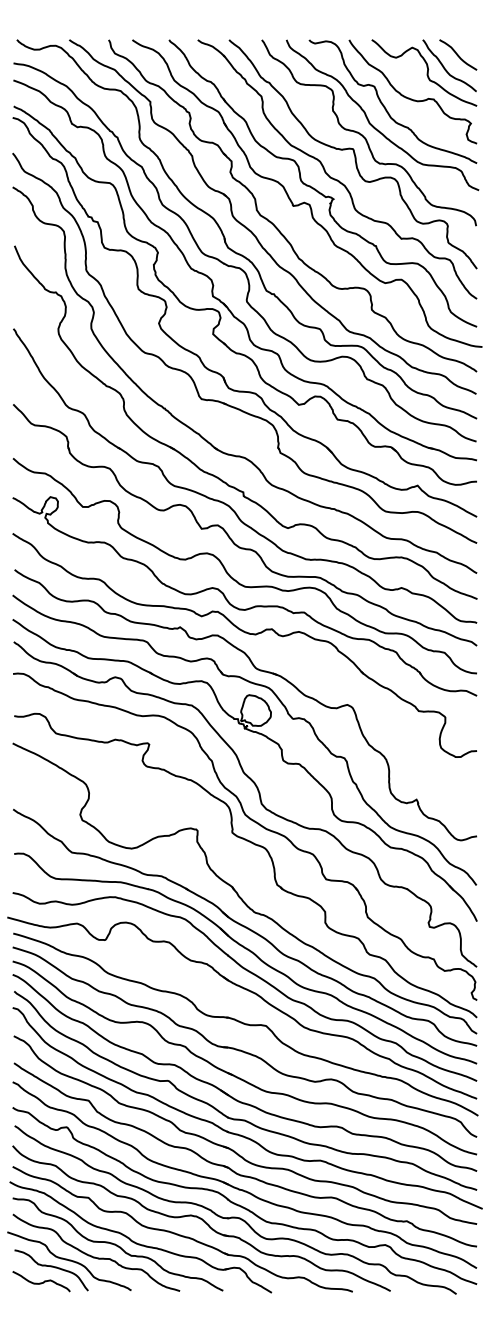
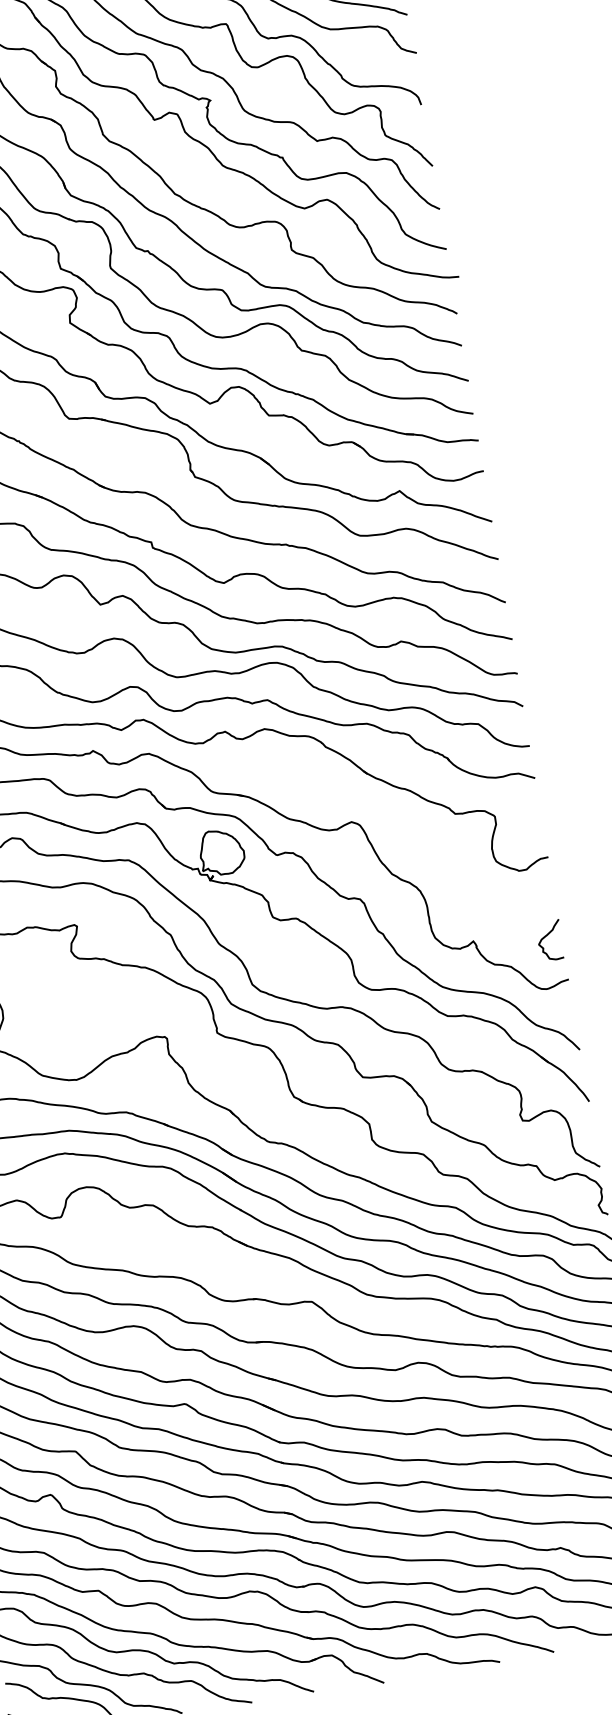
curve: (466, 805) -> (546, 937), added

